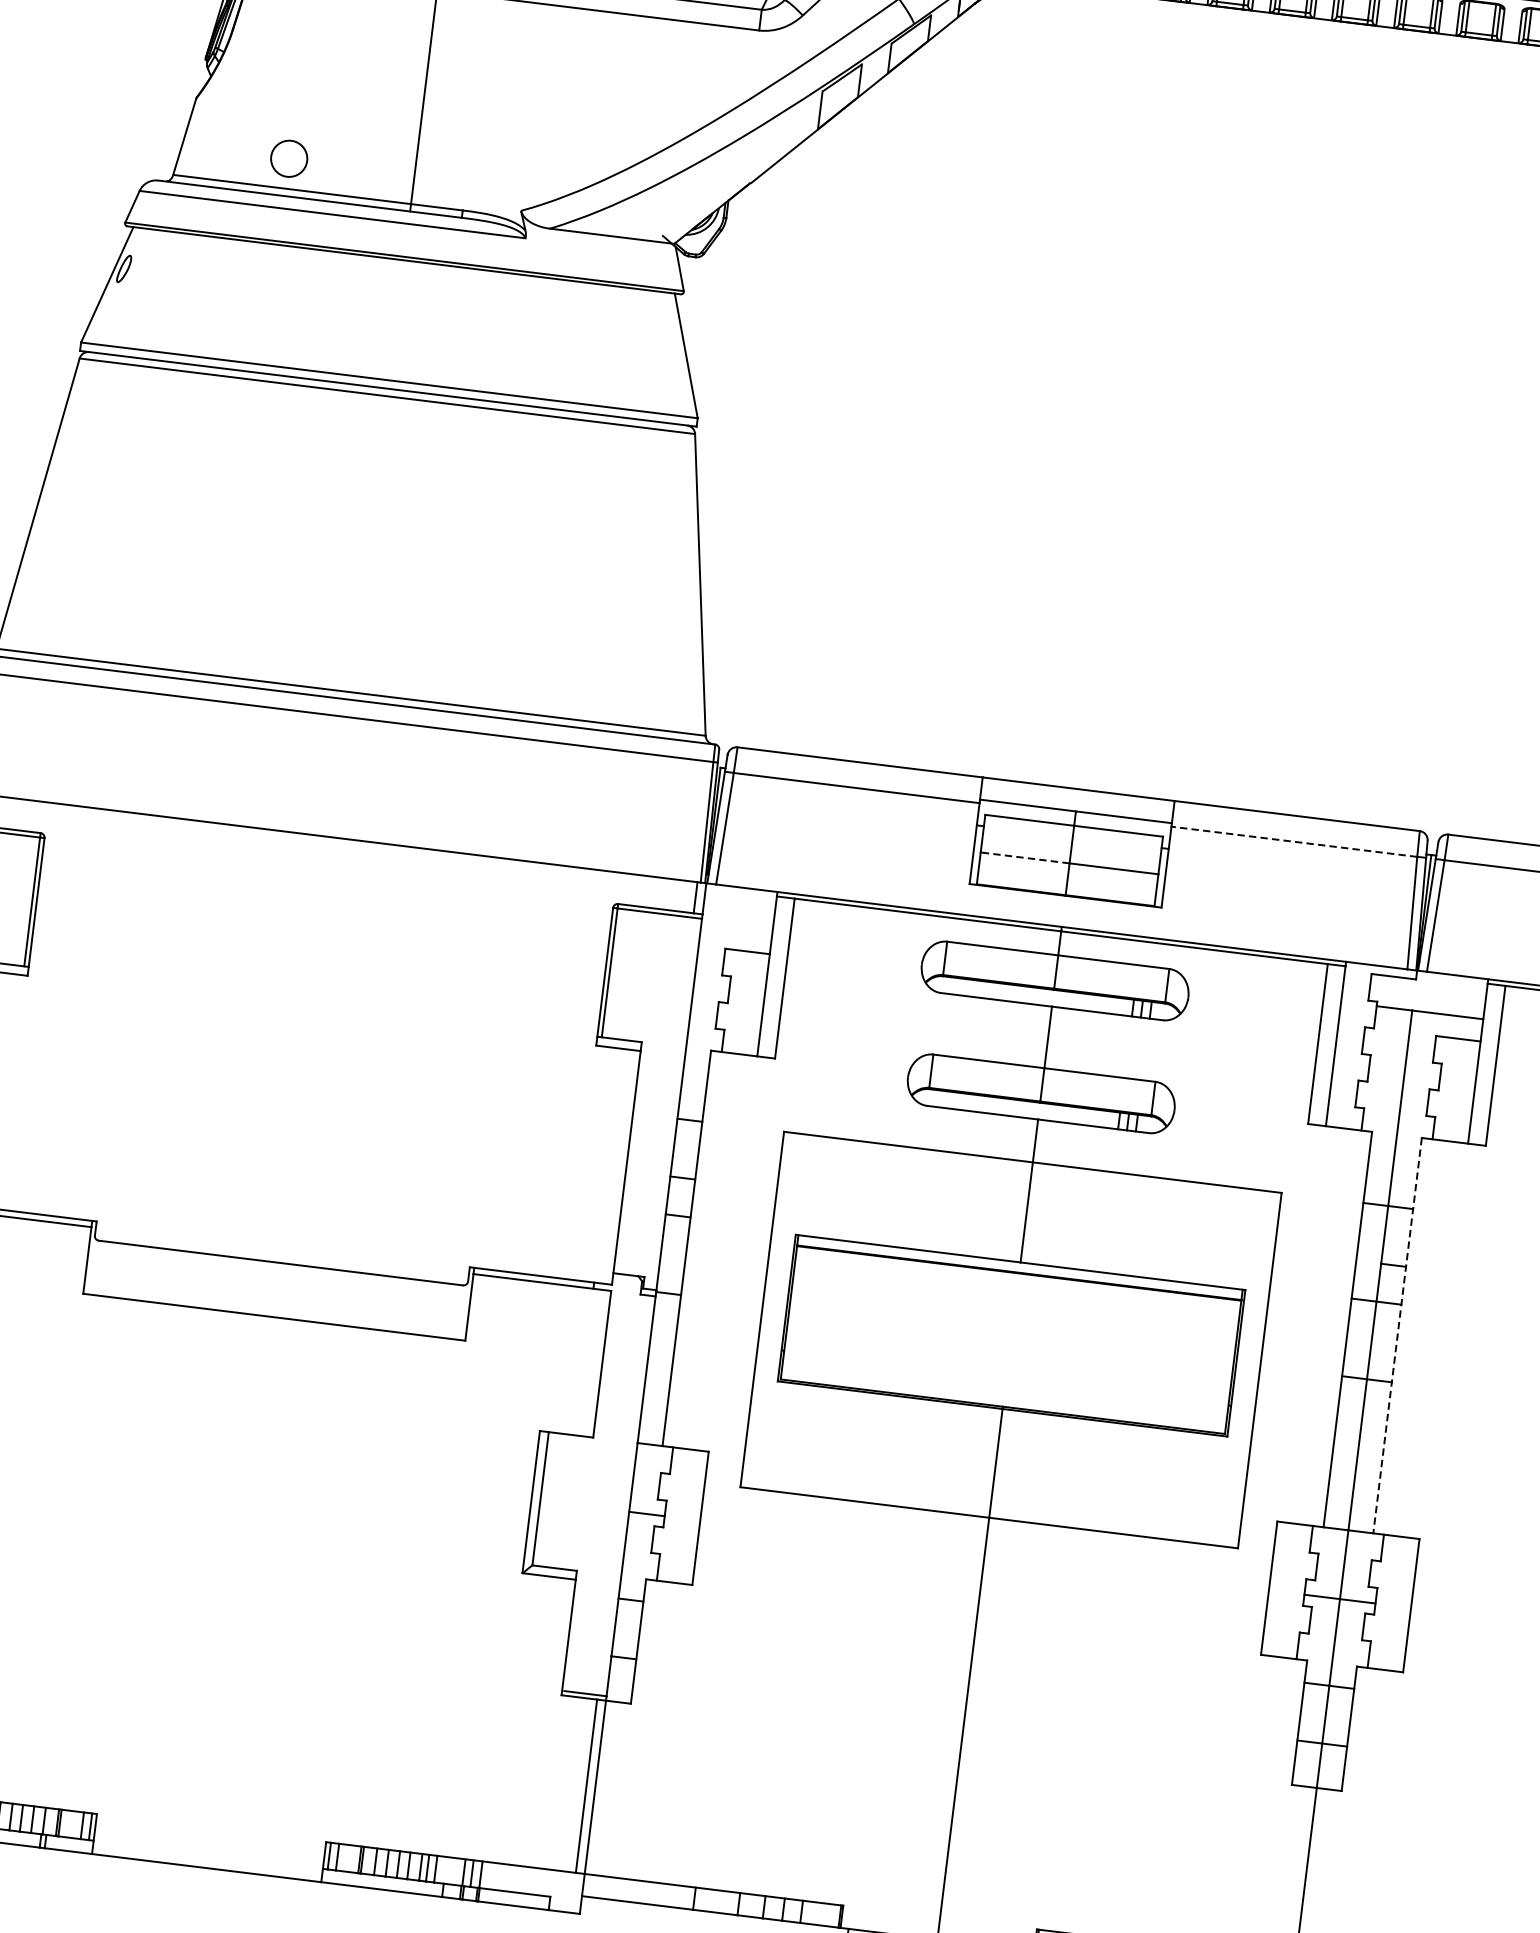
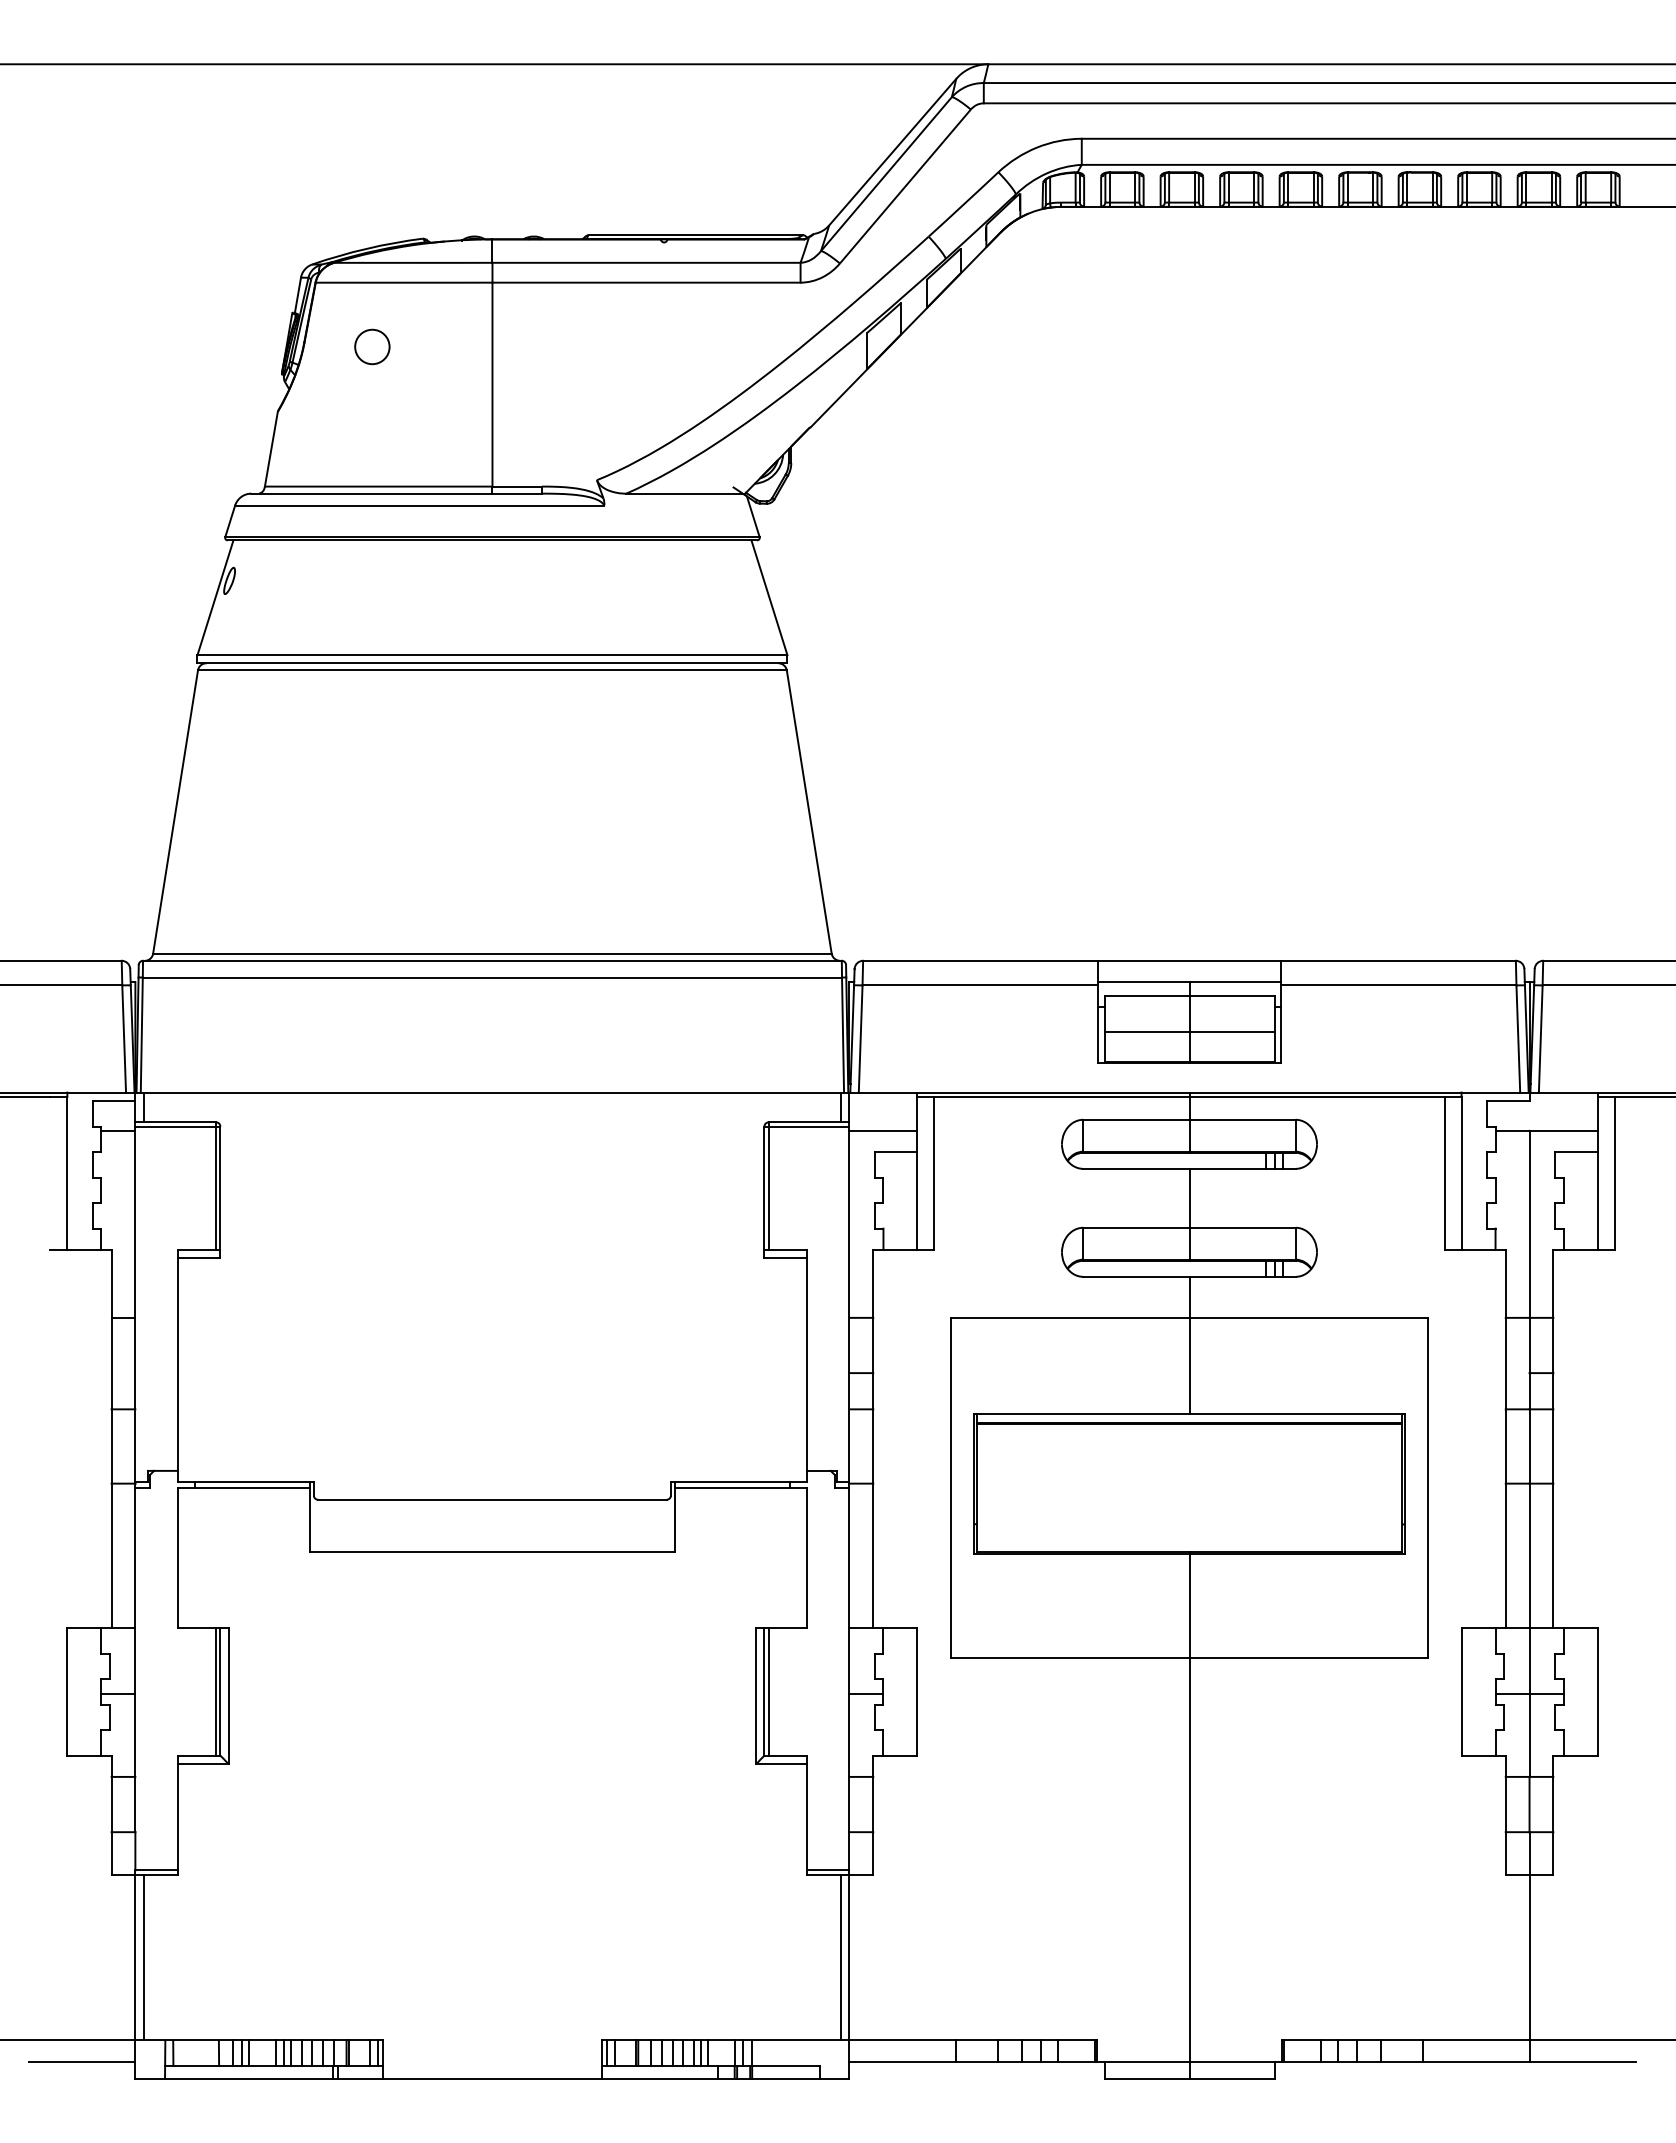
circle: (289, 158) -> (372, 346), moved
line: (1293, 841) -> (1398, 985), dashed -> solid
line: (1025, 857) -> (1147, 1031), dashed -> solid
line: (737, 927) -> (883, 1130), added
line: (1397, 1336) -> (1553, 1439), dashed -> solid
line: (544, 1498) -> (768, 1691), added

